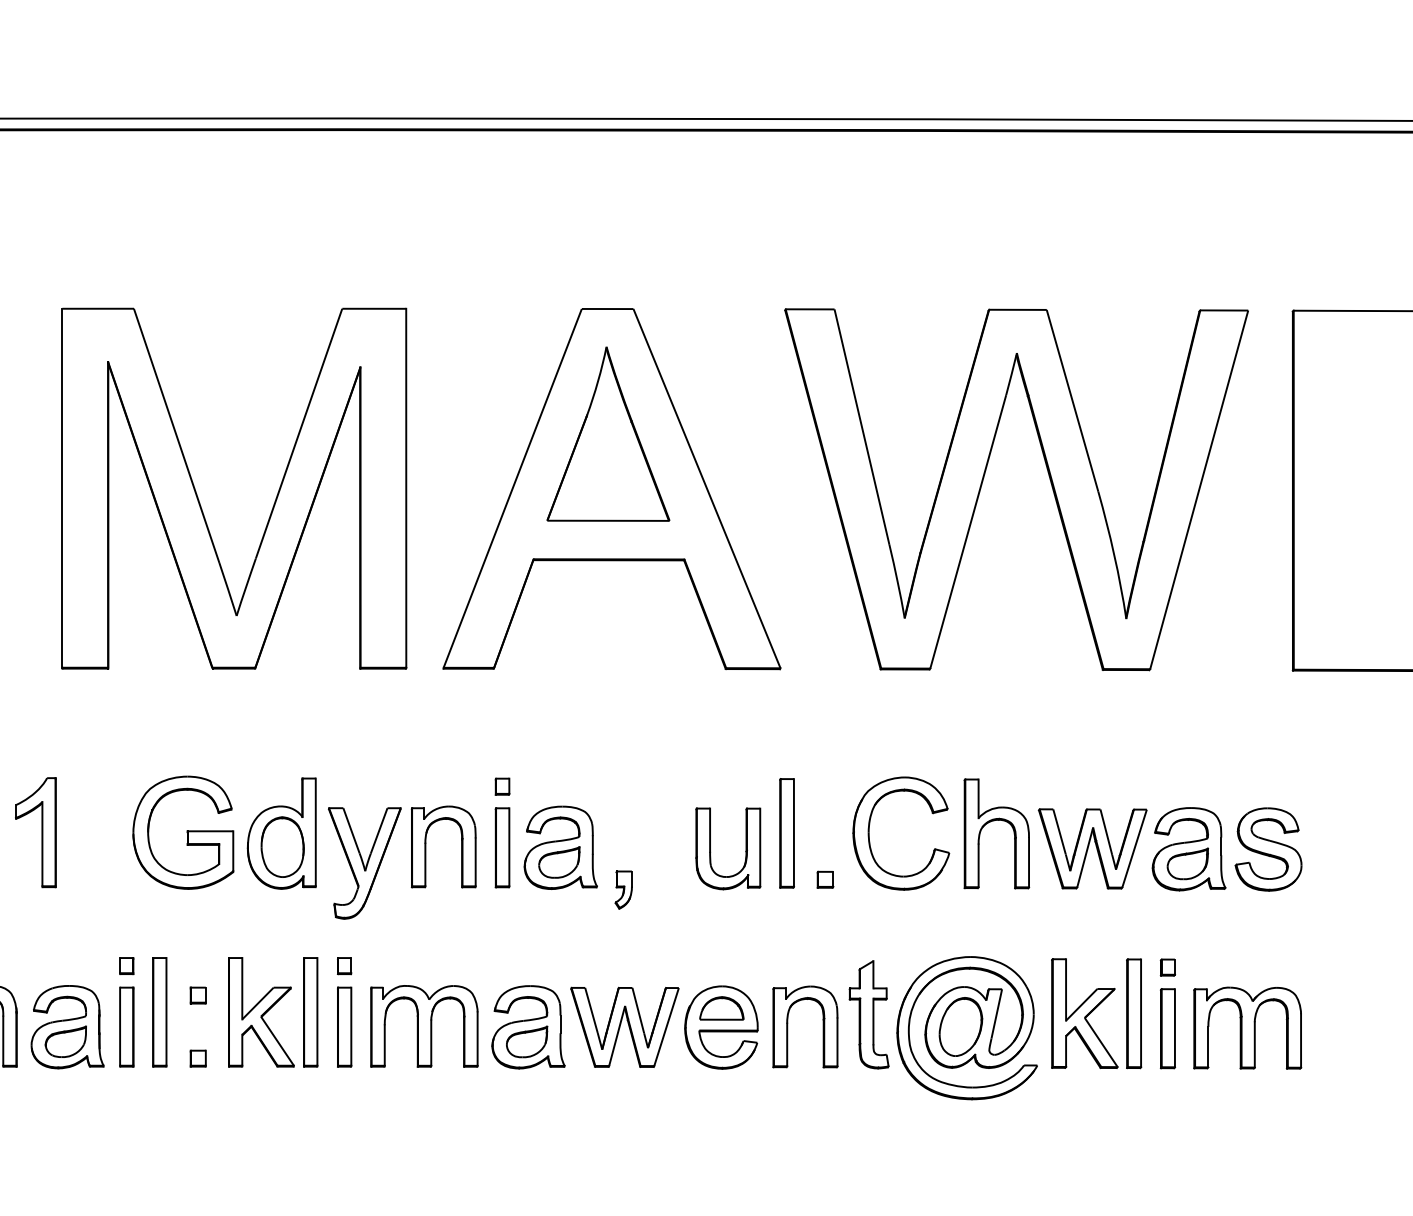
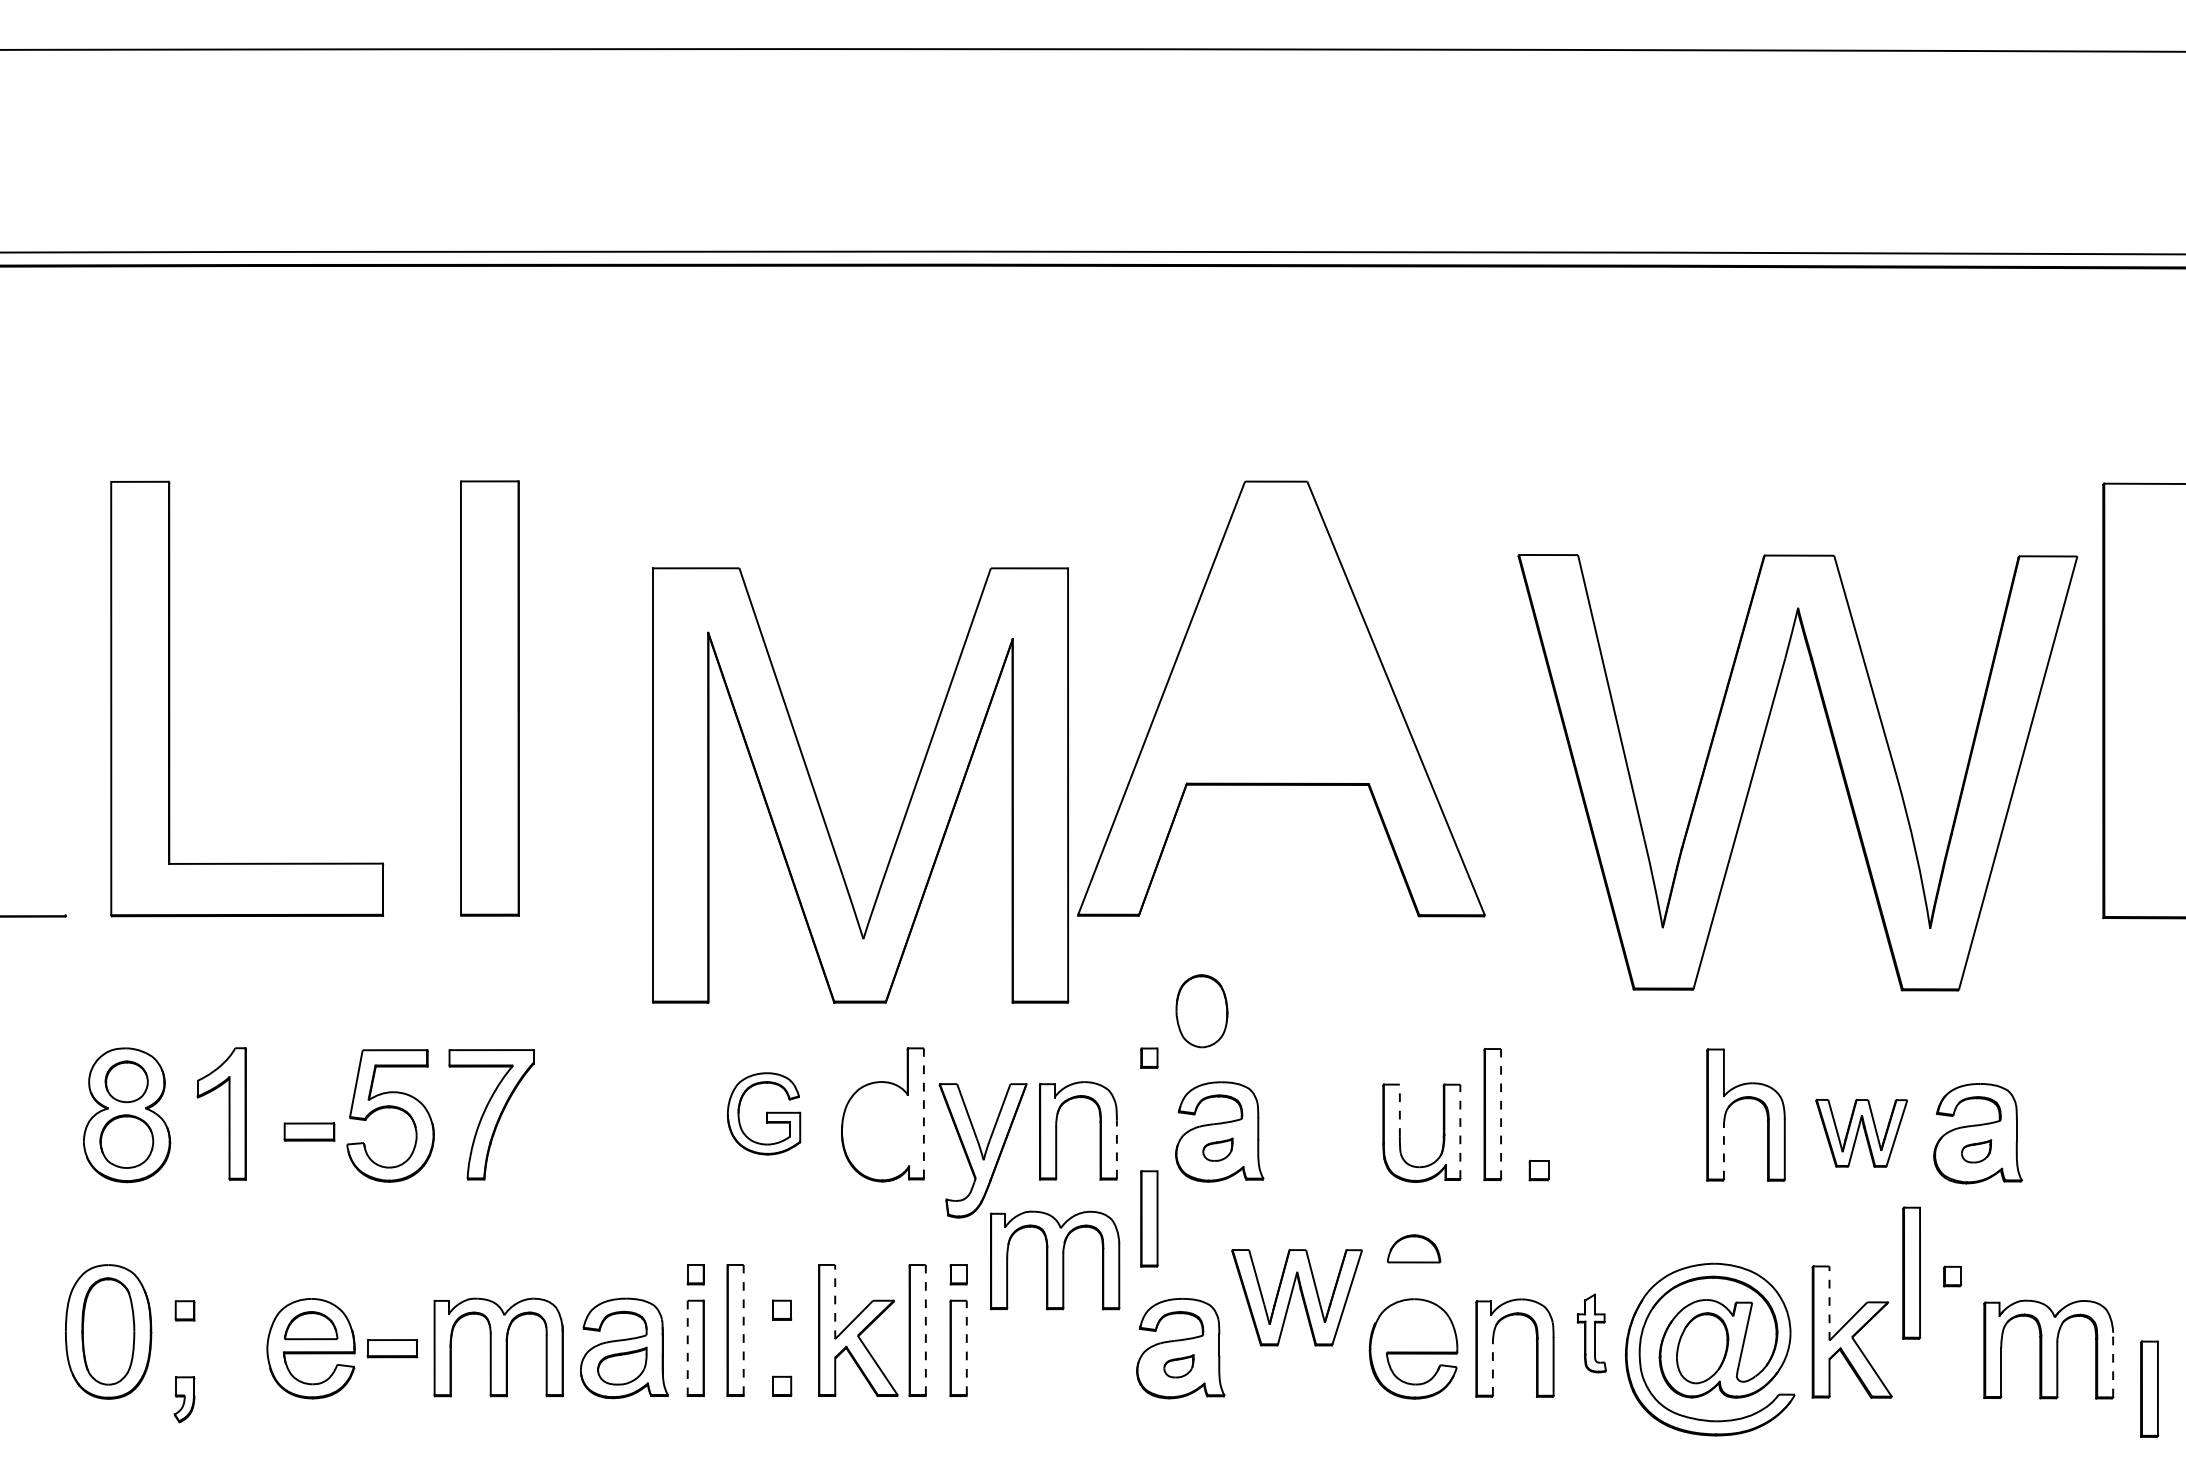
part: (607, 434) -> (1276, 632), removed
part: (983, 482) -> (1757, 763), moved
part: (199, 500) -> (818, 799), moved
line: (709, 830) -> (1399, 1110), solid -> dashed
part: (42, 832) -> (593, 1113), removed
part: (182, 832) -> (763, 1113), size x0.6
line: (315, 832) -> (923, 1113), solid -> dashed
line: (794, 833) -> (1501, 1114), solid -> dashed
part: (869, 833) -> (1592, 1114), removed
part: (282, 847) -> (1201, 1011), moved
part: (502, 847) -> (1149, 1218), moved
line: (760, 847) -> (1460, 1131), solid -> dashed
part: (1092, 849) -> (1861, 1133), size x0.7
part: (1268, 849) -> (2073, 1133), removed
line: (475, 862) -> (1116, 1149), solid -> dashed
part: (559, 862) -> (1217, 1149), size x0.6
part: (1187, 864) -> (1976, 1151), size x0.6
line: (978, 865) -> (1723, 1153), solid -> dashed
part: (623, 889) -> (1295, 1182), removed
line: (242, 988) -> (835, 1301), solid -> dashed
line: (1066, 989) -> (1829, 1303), solid -> dashed
part: (721, 1008) -> (1413, 1248), moved
line: (166, 1011) -> (743, 1329), solid -> dashed
line: (317, 1011) -> (925, 1329), solid -> dashed
part: (1134, 1013) -> (1911, 1272), moved
part: (868, 1014) -> (1591, 1333), size x0.6
line: (351, 1026) -> (966, 1347), solid -> dashed
part: (424, 1026) -> (1055, 1260), moved
line: (119, 1027) -> (687, 1348), solid -> dashed
part: (624, 1027) -> (1296, 1297), moved
part: (1167, 1028) -> (2149, 1388), moved
line: (1301, 1040) -> (2113, 1364), solid -> dashed
part: (526, 1042) -> (1178, 1366), size x0.6
line: (786, 1044) -> (1492, 1369), solid -> dashed

